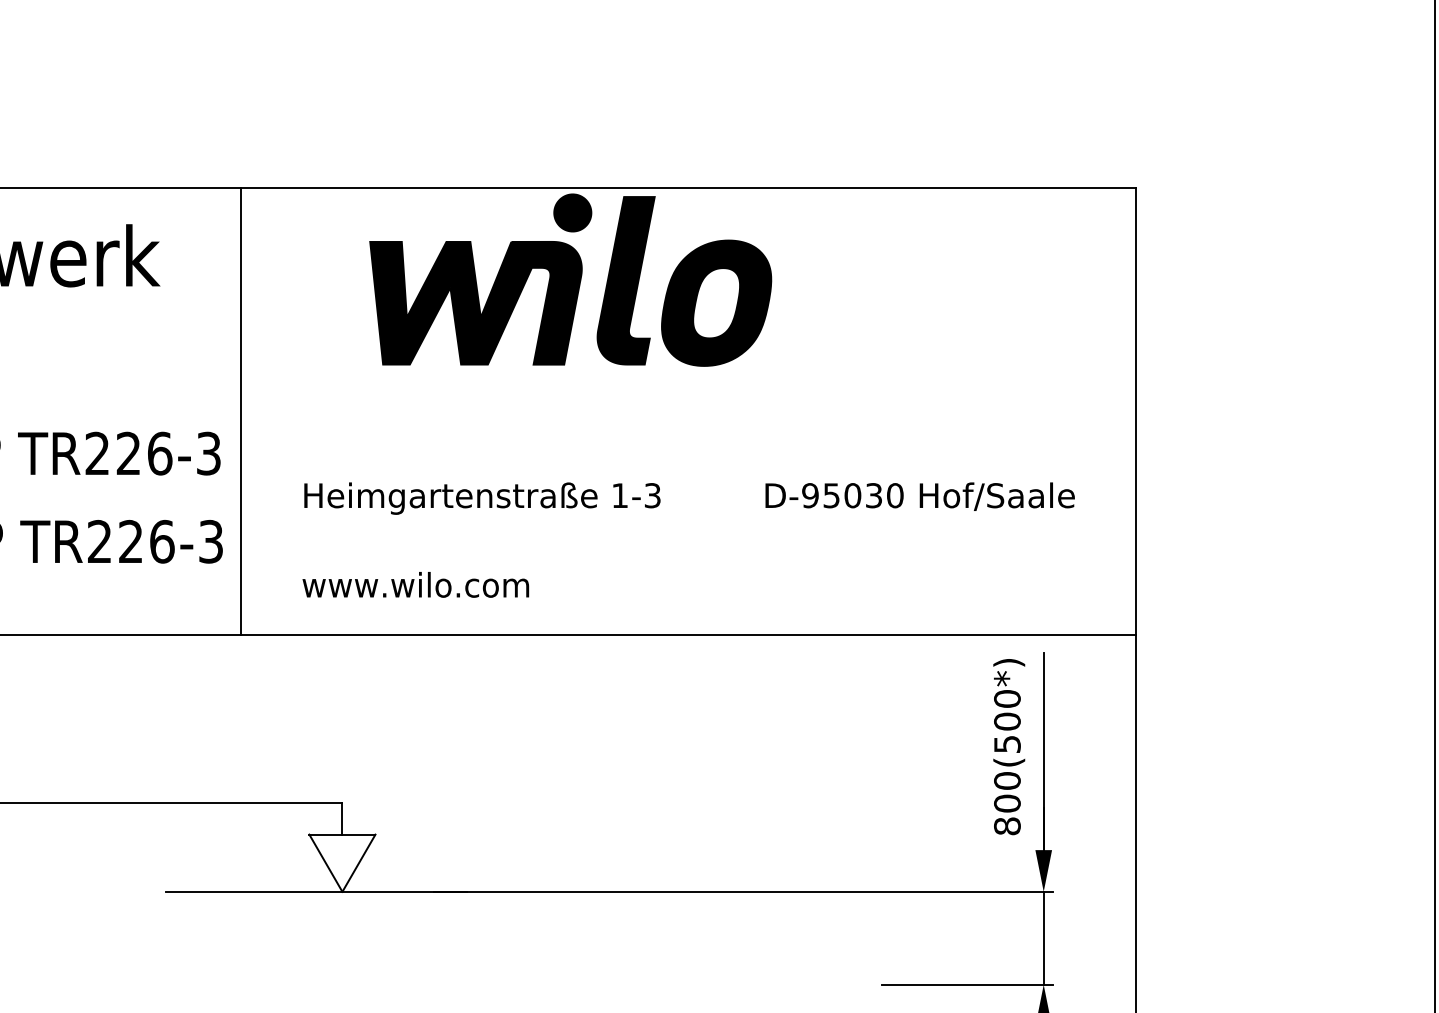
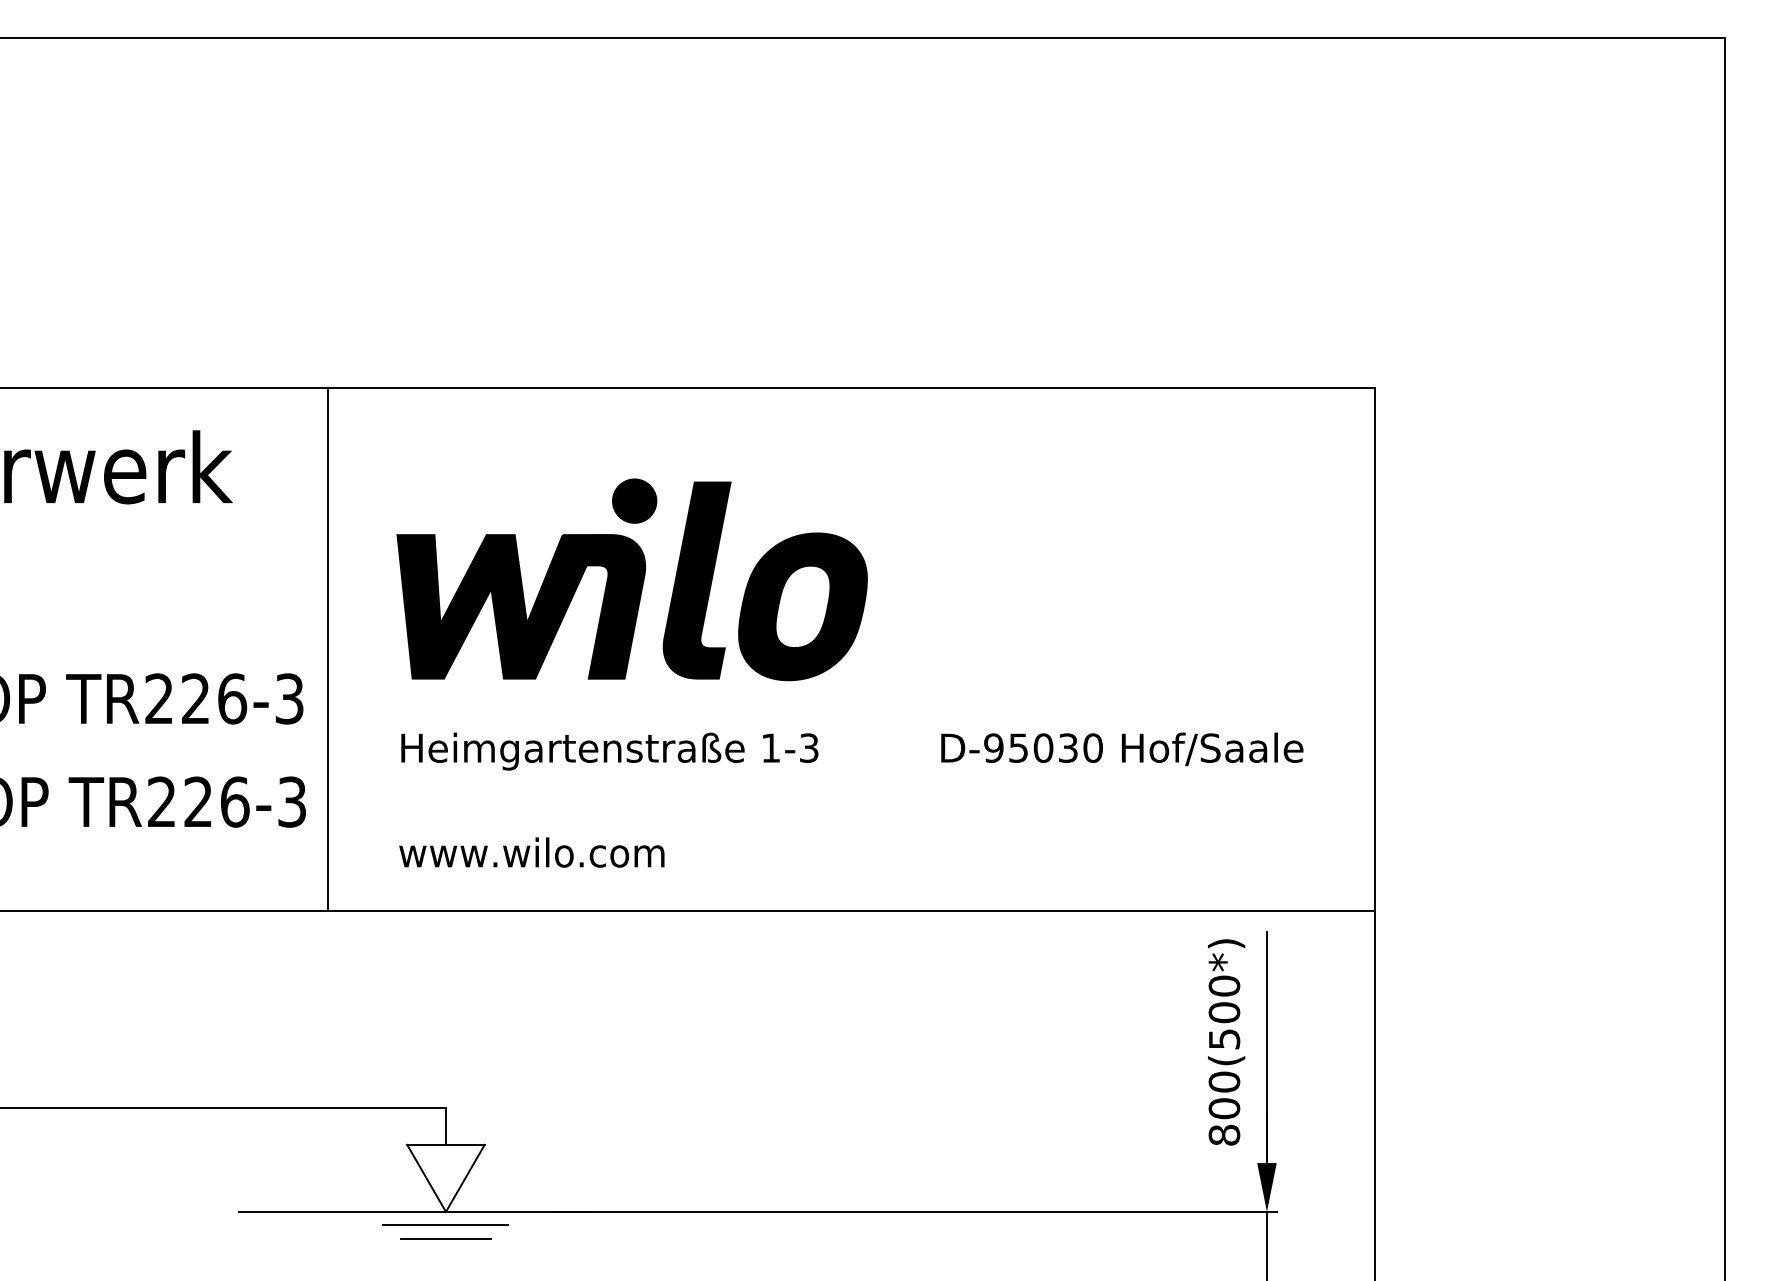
part: (570, 279) -> (631, 579), moved
line: (342, 903) -> (445, 1225), added
line: (342, 914) -> (445, 1238), added

